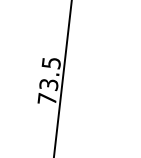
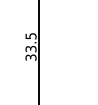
text: (46, 98) -> (30, 57), 73.5 -> 33.5

